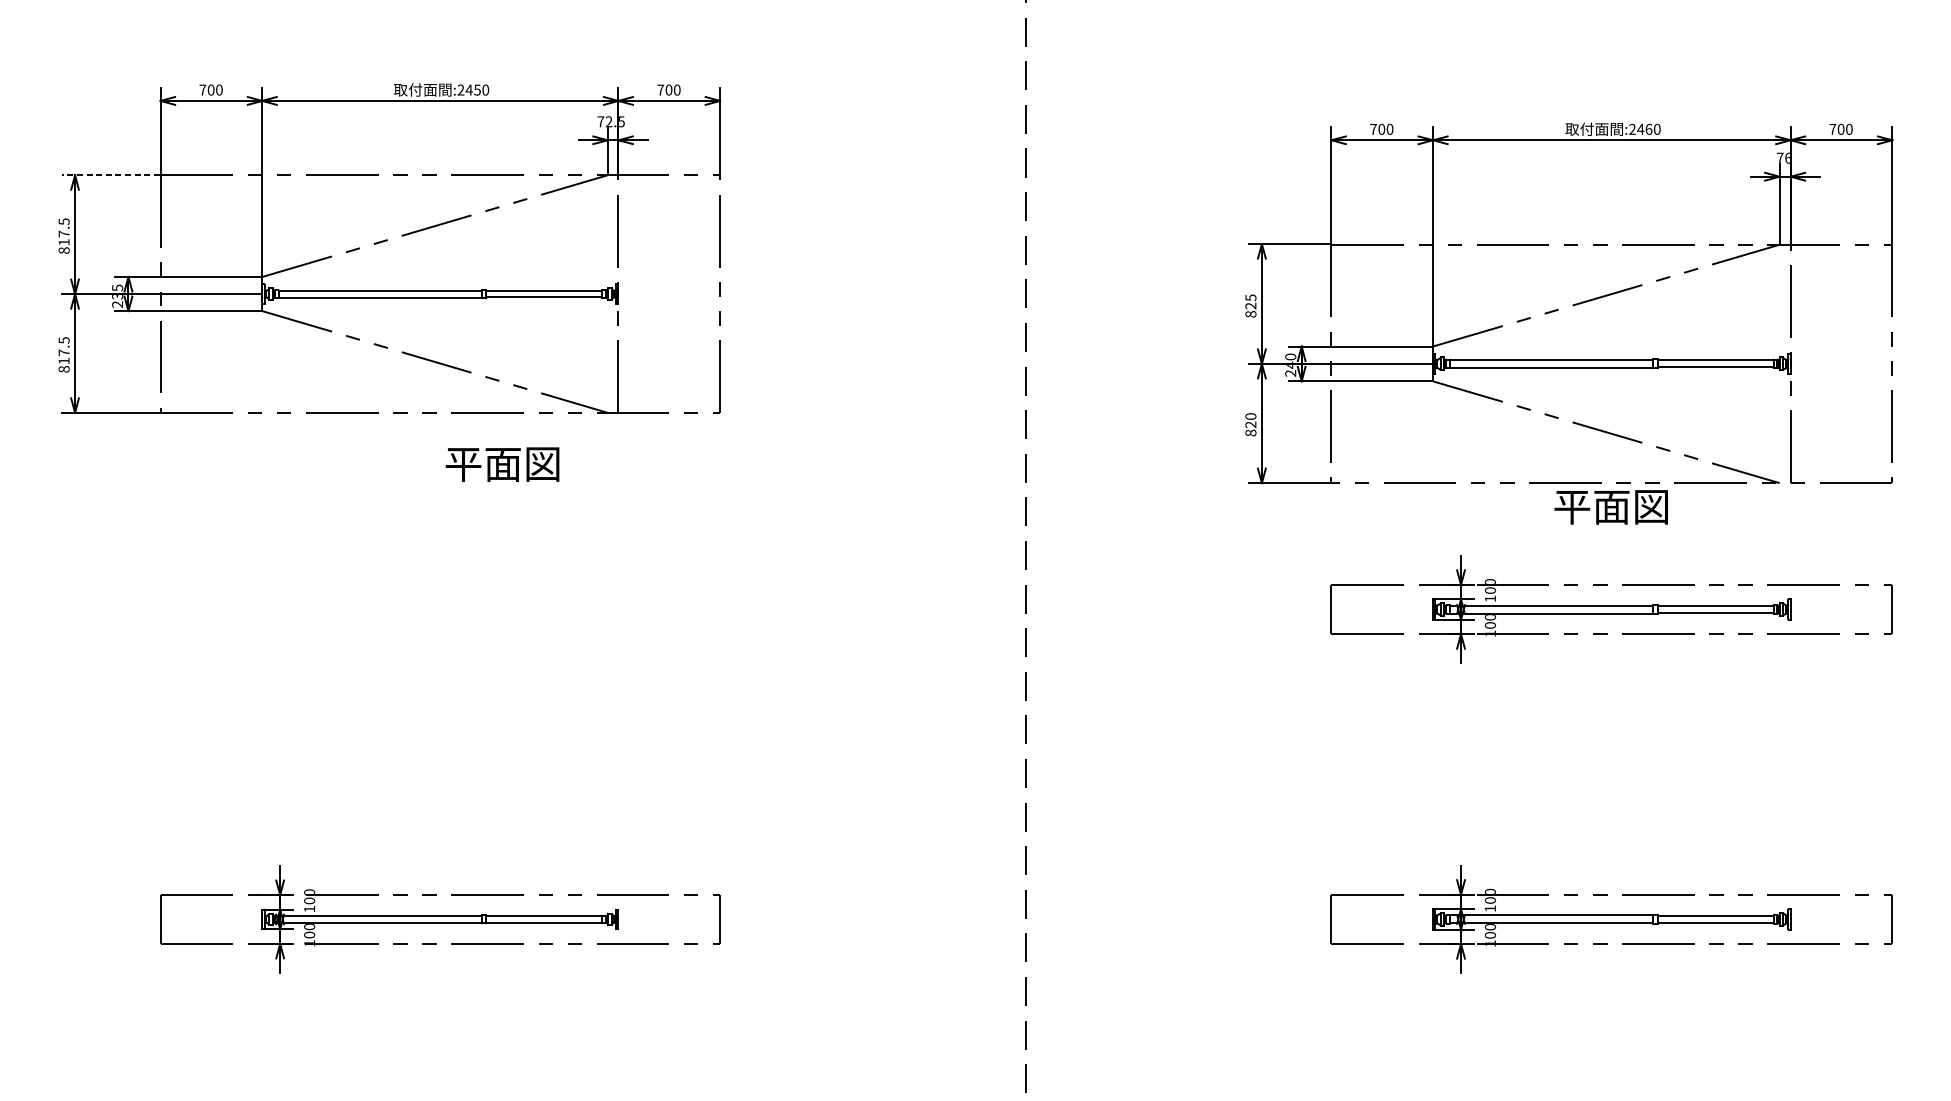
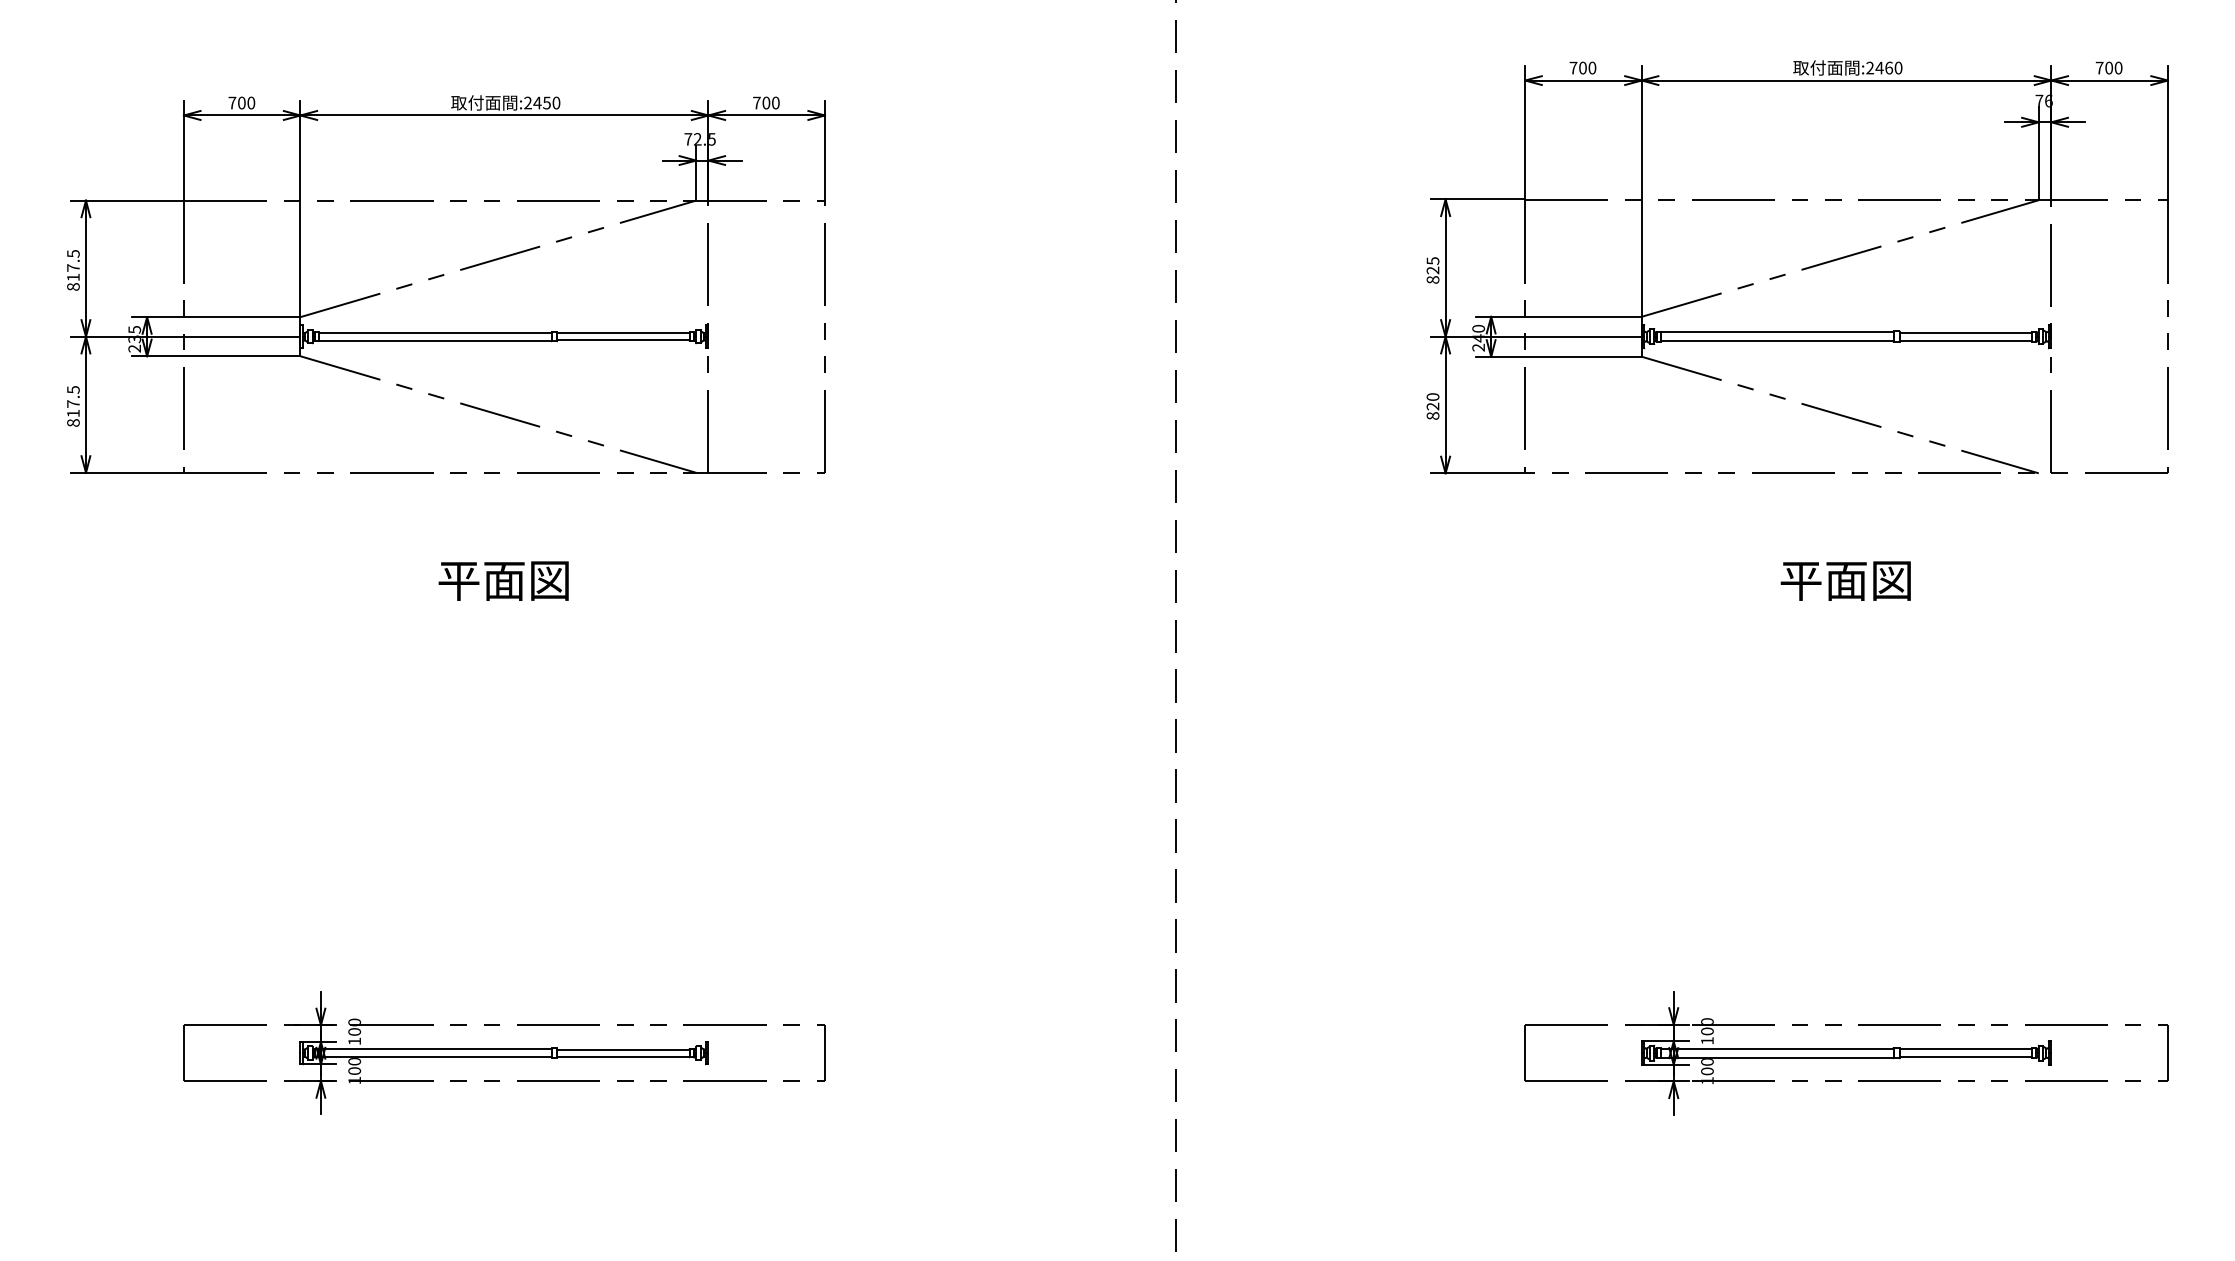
line: (110, 175) -> (126, 200), dashed -> solid
part: (1569, 303) -> (1797, 267), moved
text: (502, 464) -> (503, 580), moved
part: (1611, 609) -> (1846, 698), removed

